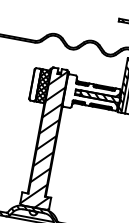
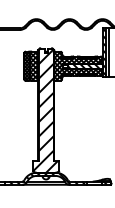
hatch: (35, 83) -> (27, 65), added
hatch: (91, 94) -> (77, 65), added

